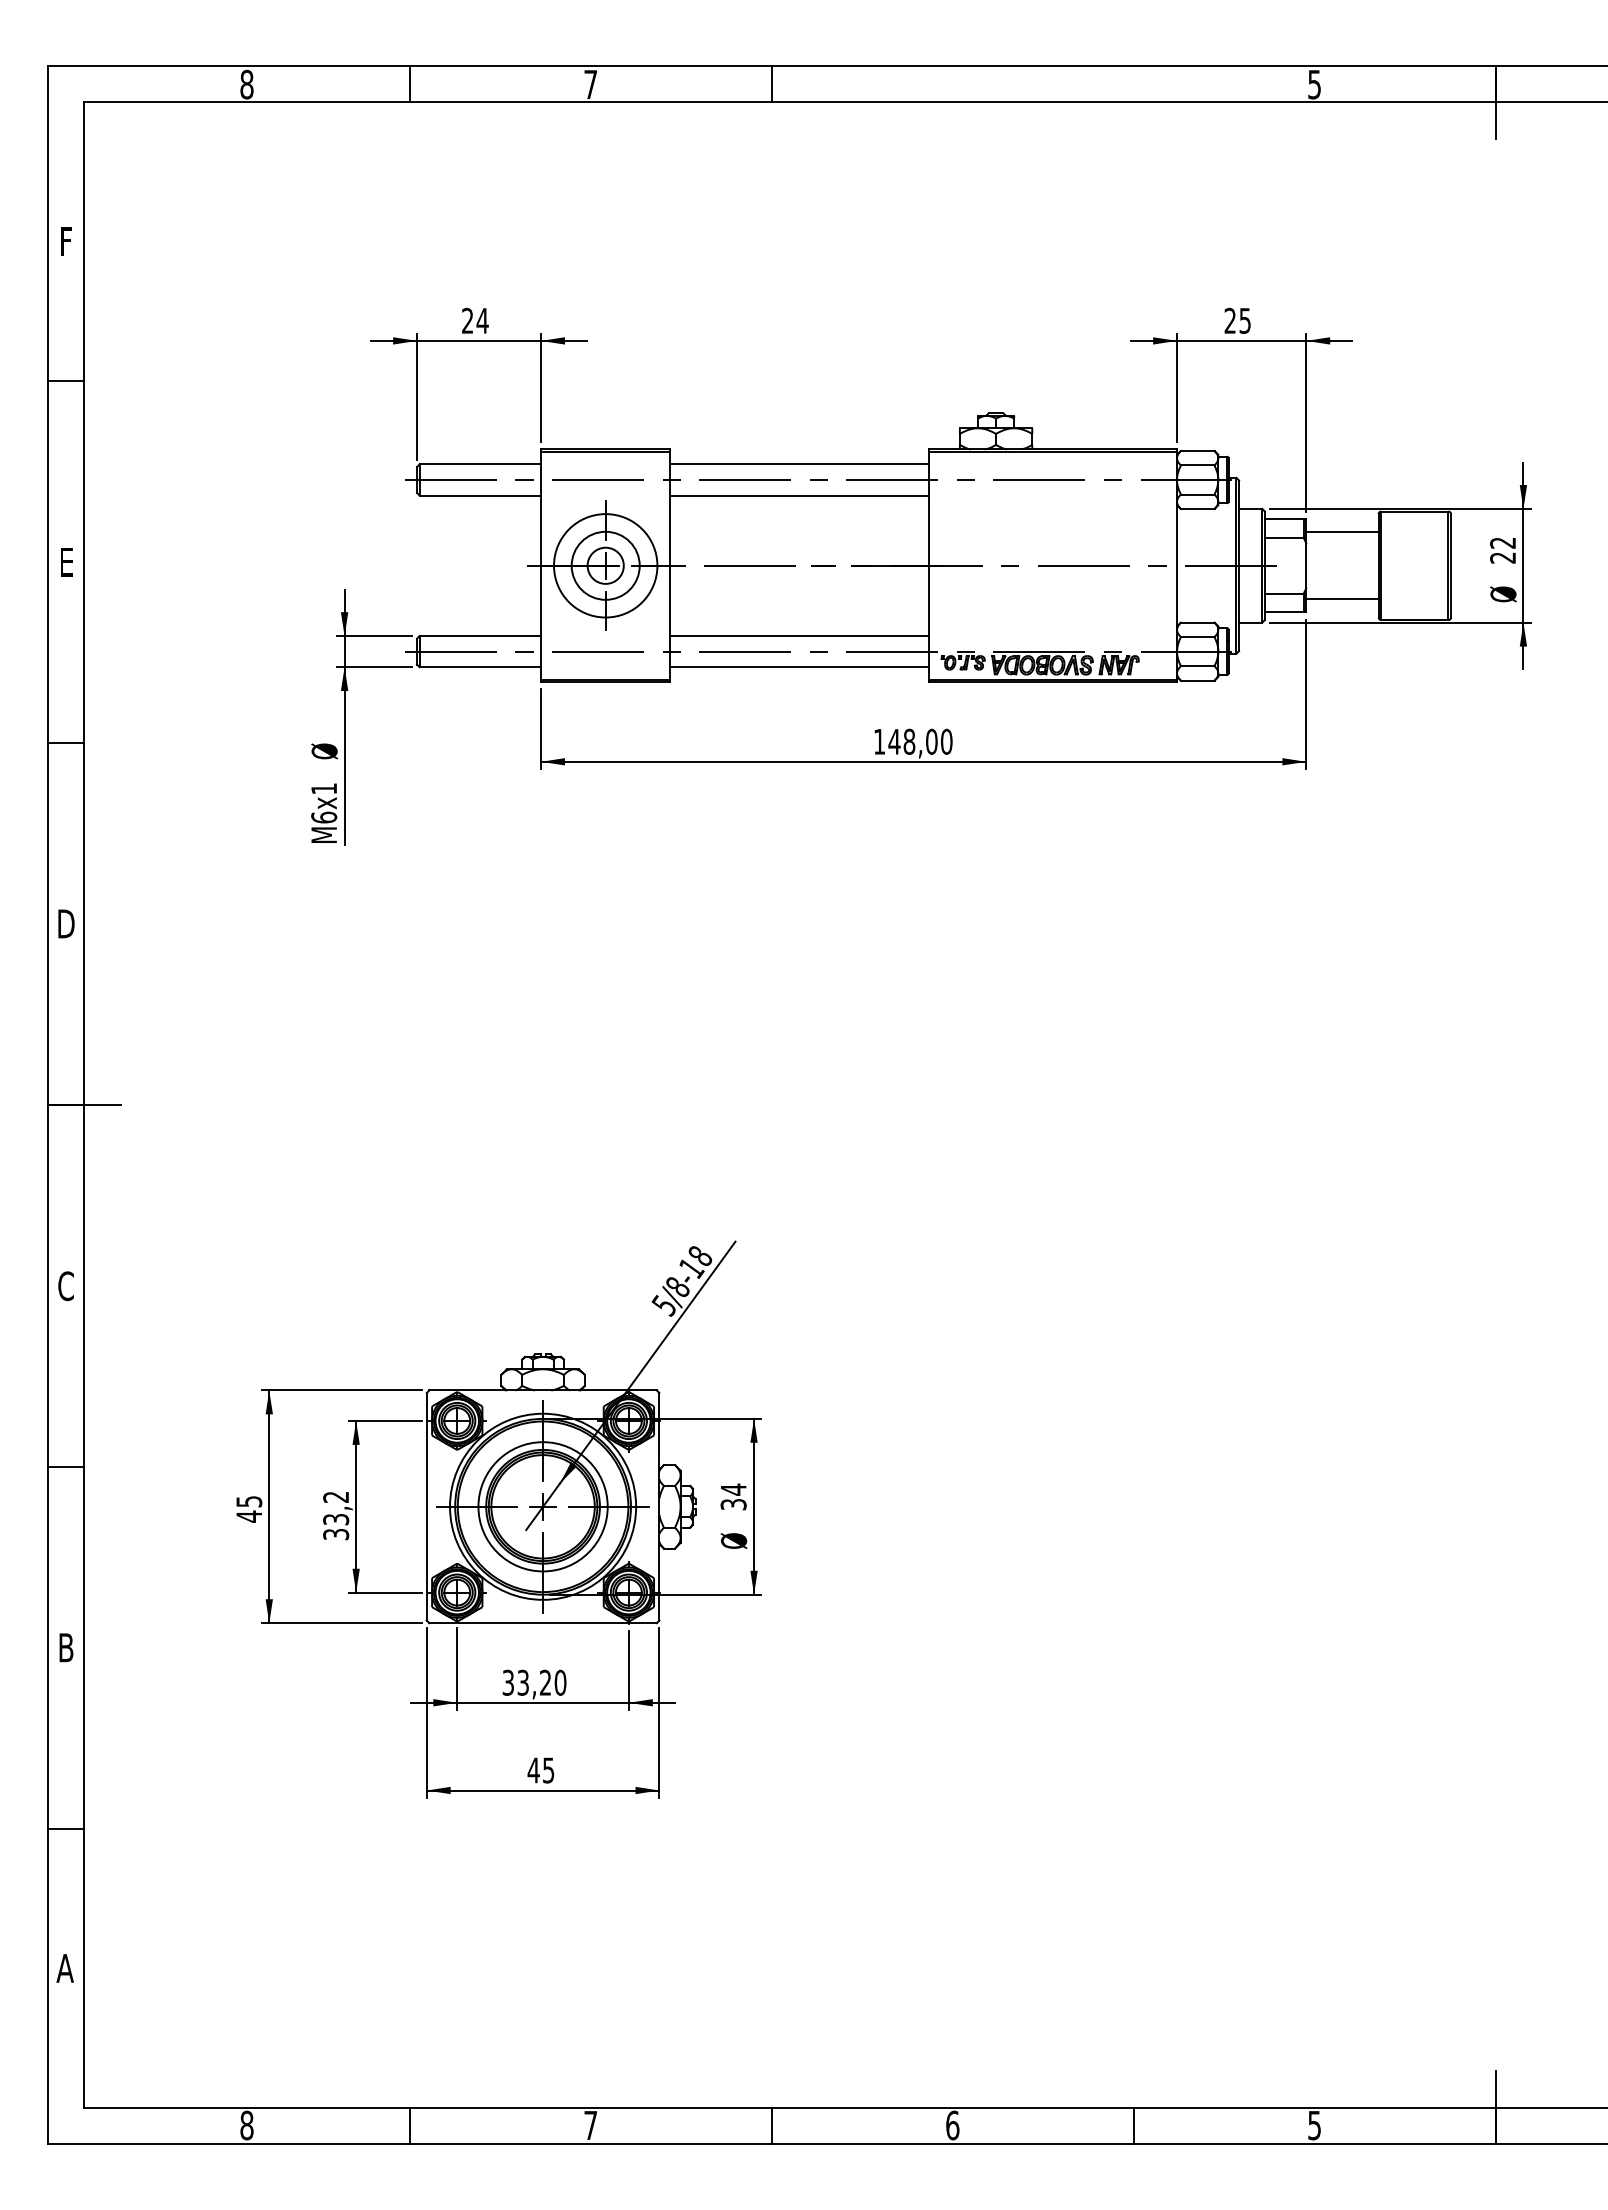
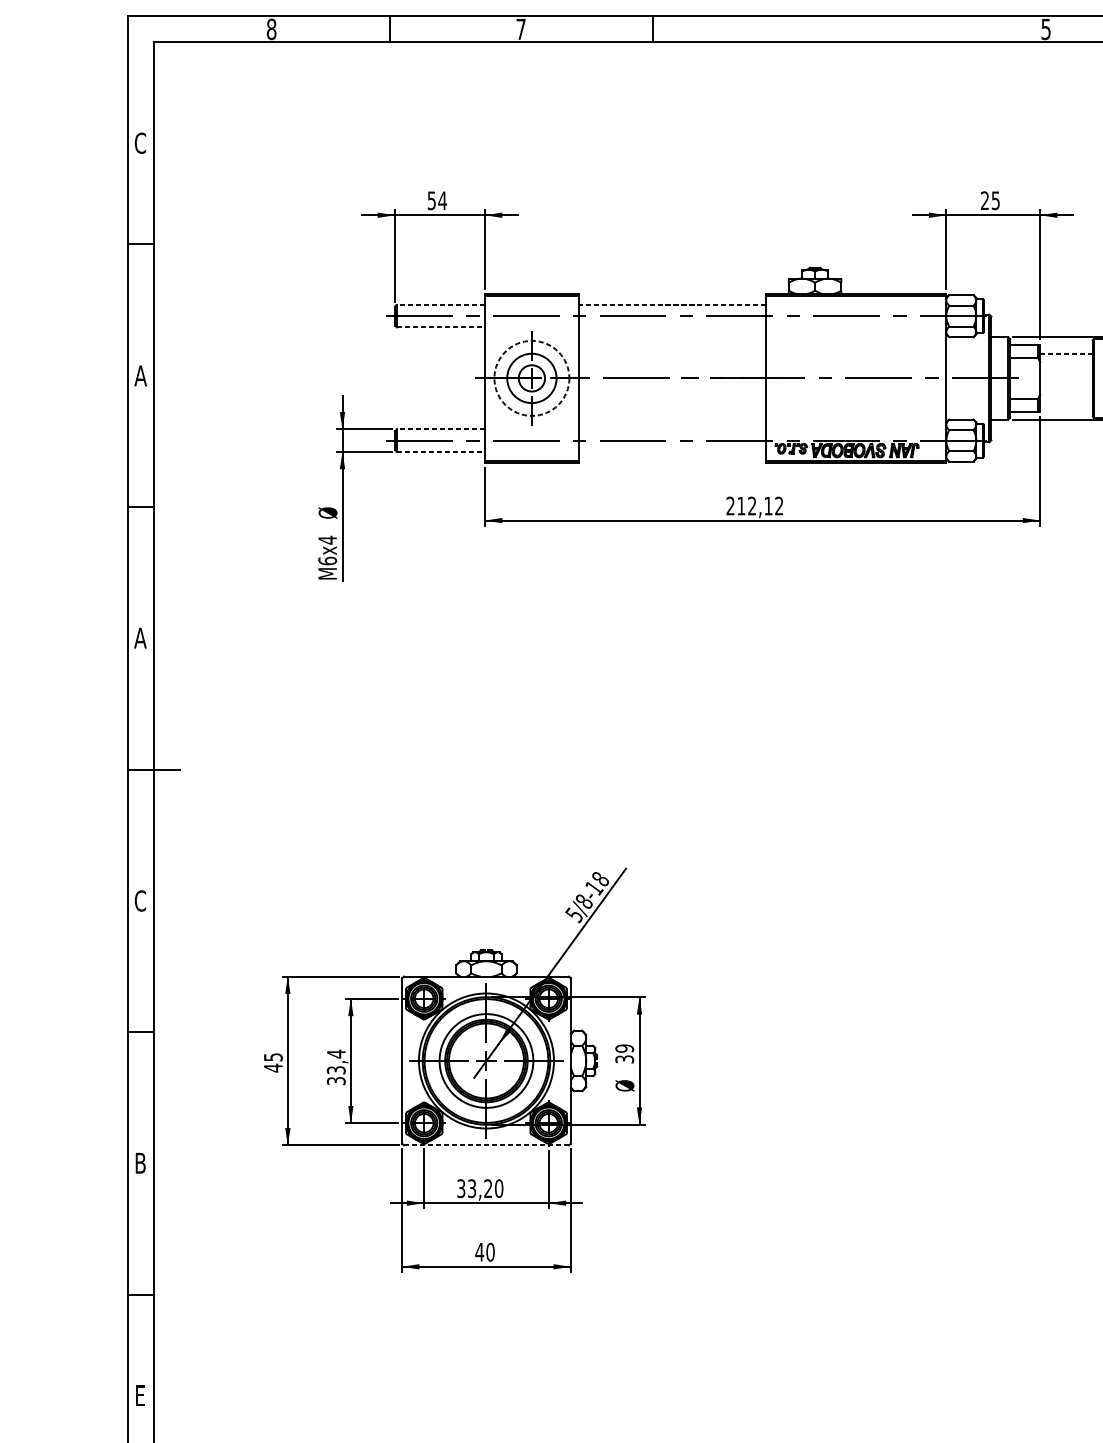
text: (65, 241) -> (140, 143), F -> C
text: (467, 320) -> (431, 200), 24 -> 54
line: (480, 464) -> (441, 304), solid -> dashed
line: (799, 464) -> (672, 304), solid -> dashed
line: (480, 495) -> (441, 327), solid -> dashed
line: (799, 495) -> (672, 327), removed
line: (1341, 532) -> (1065, 354), solid -> dashed
text: (66, 562) -> (140, 376), E -> A
circle: (605, 565) -> (531, 378), solid -> dashed
line: (1342, 599) -> (1066, 402), removed
line: (480, 636) -> (441, 429), solid -> dashed
line: (799, 636) -> (672, 429), removed
line: (480, 667) -> (441, 452), solid -> dashed
line: (799, 667) -> (672, 452), removed
text: (913, 741) -> (755, 505), 148,00 -> 212,12
text: (323, 788) -> (327, 539), M6x1 -> M6x4
text: (65, 923) -> (140, 637), D -> A
text: (733, 1489) -> (624, 1048), 34 -> 39
text: (335, 1497) -> (335, 1054), 33,2 -> 33,4
line: (543, 1623) -> (486, 1145), solid -> dashed
text: (548, 1770) -> (490, 1252), 45 -> 40
text: (64, 1968) -> (139, 1395), A -> E

